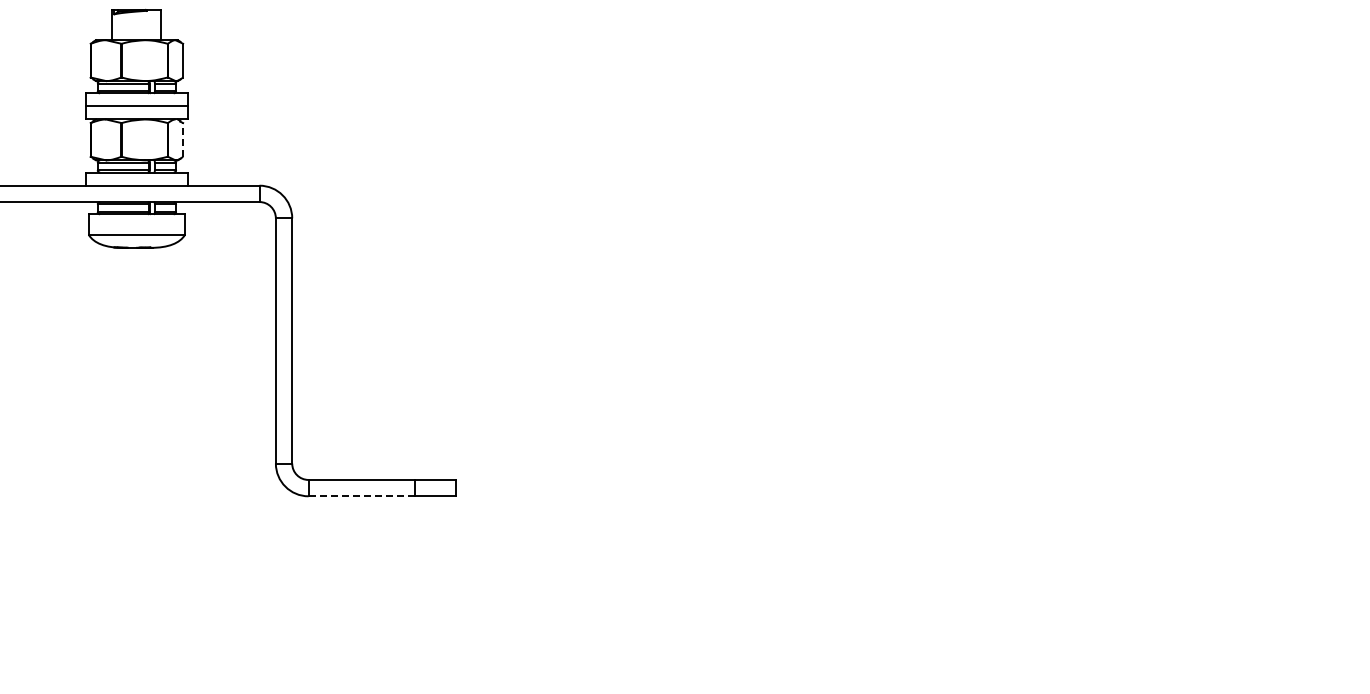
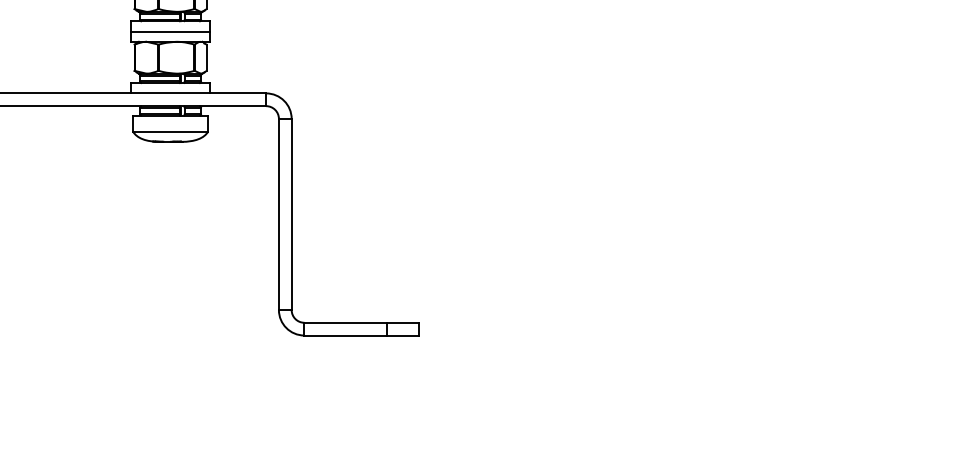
line: (183, 139) -> (206, 57), dashed -> solid
line: (361, 496) -> (345, 335), dashed -> solid

